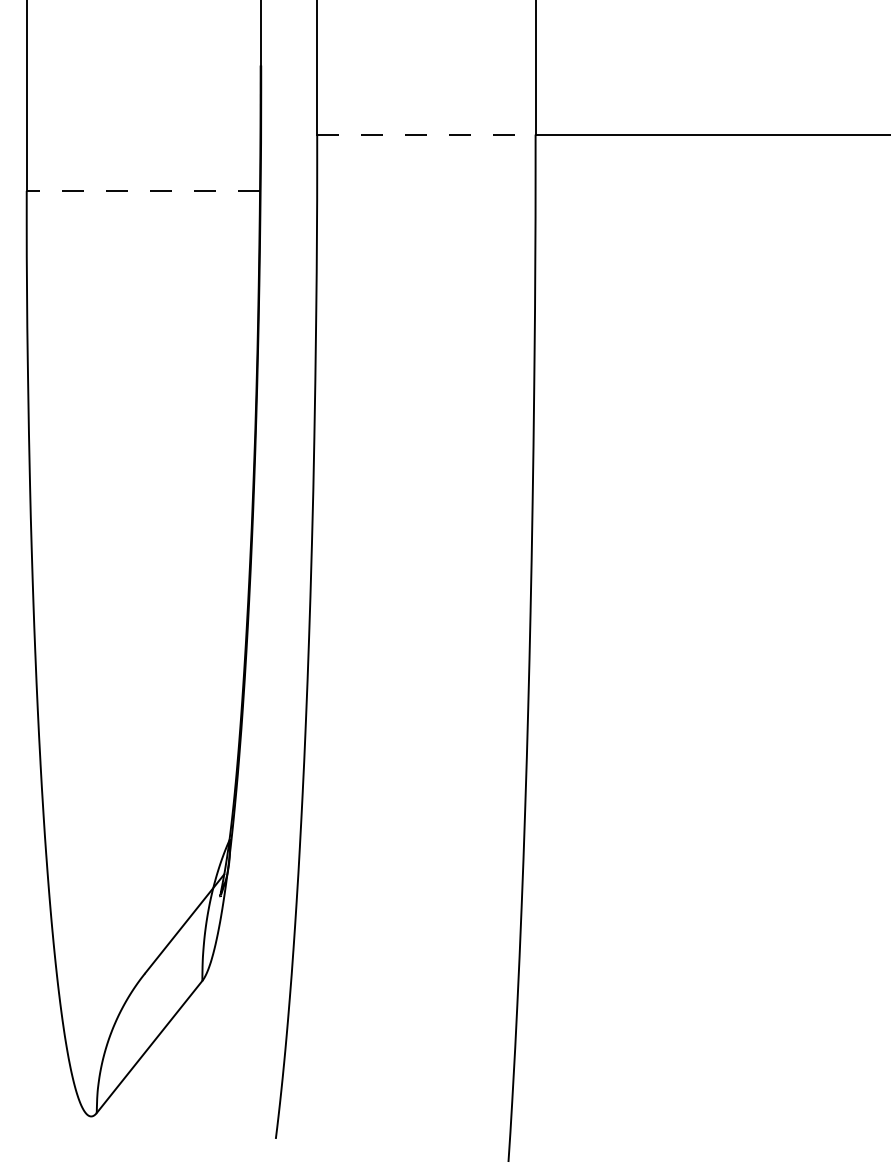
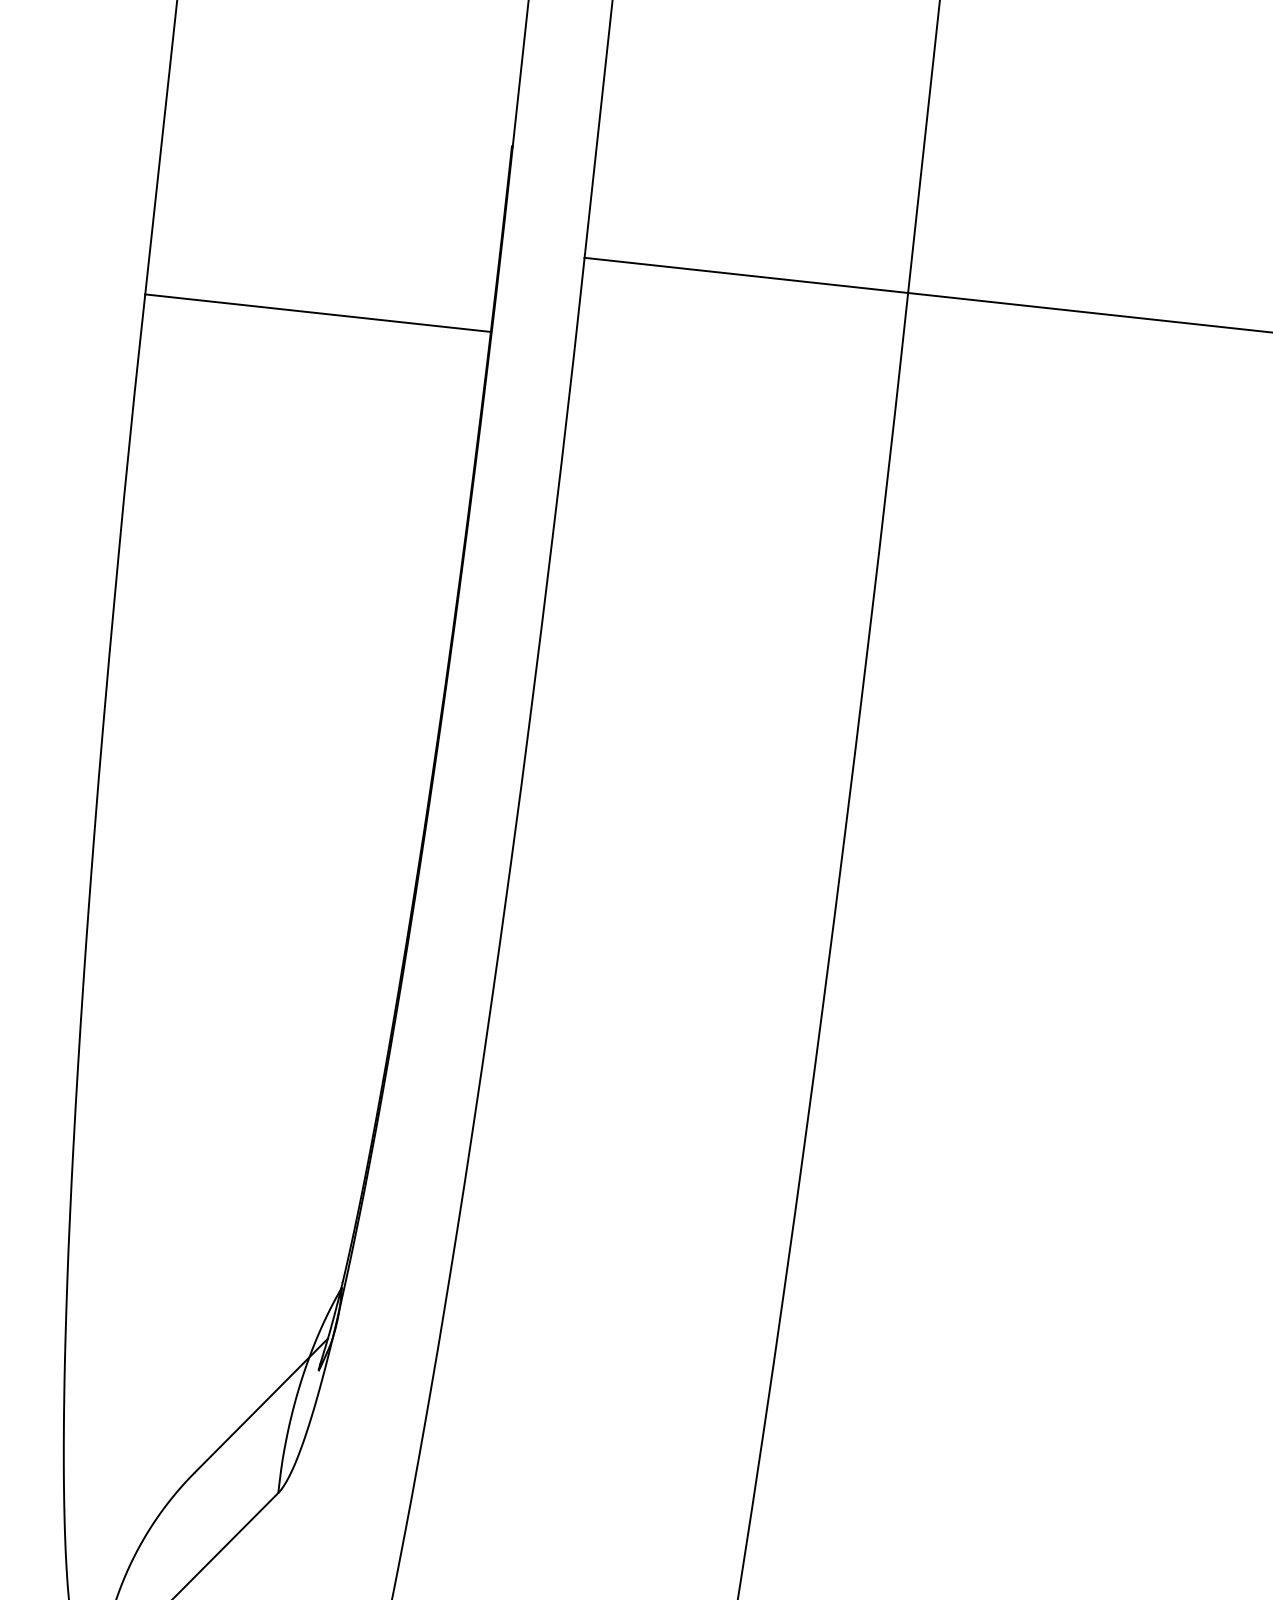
line: (426, 134) -> (746, 275), dashed -> solid
line: (143, 190) -> (318, 312), dashed -> solid

